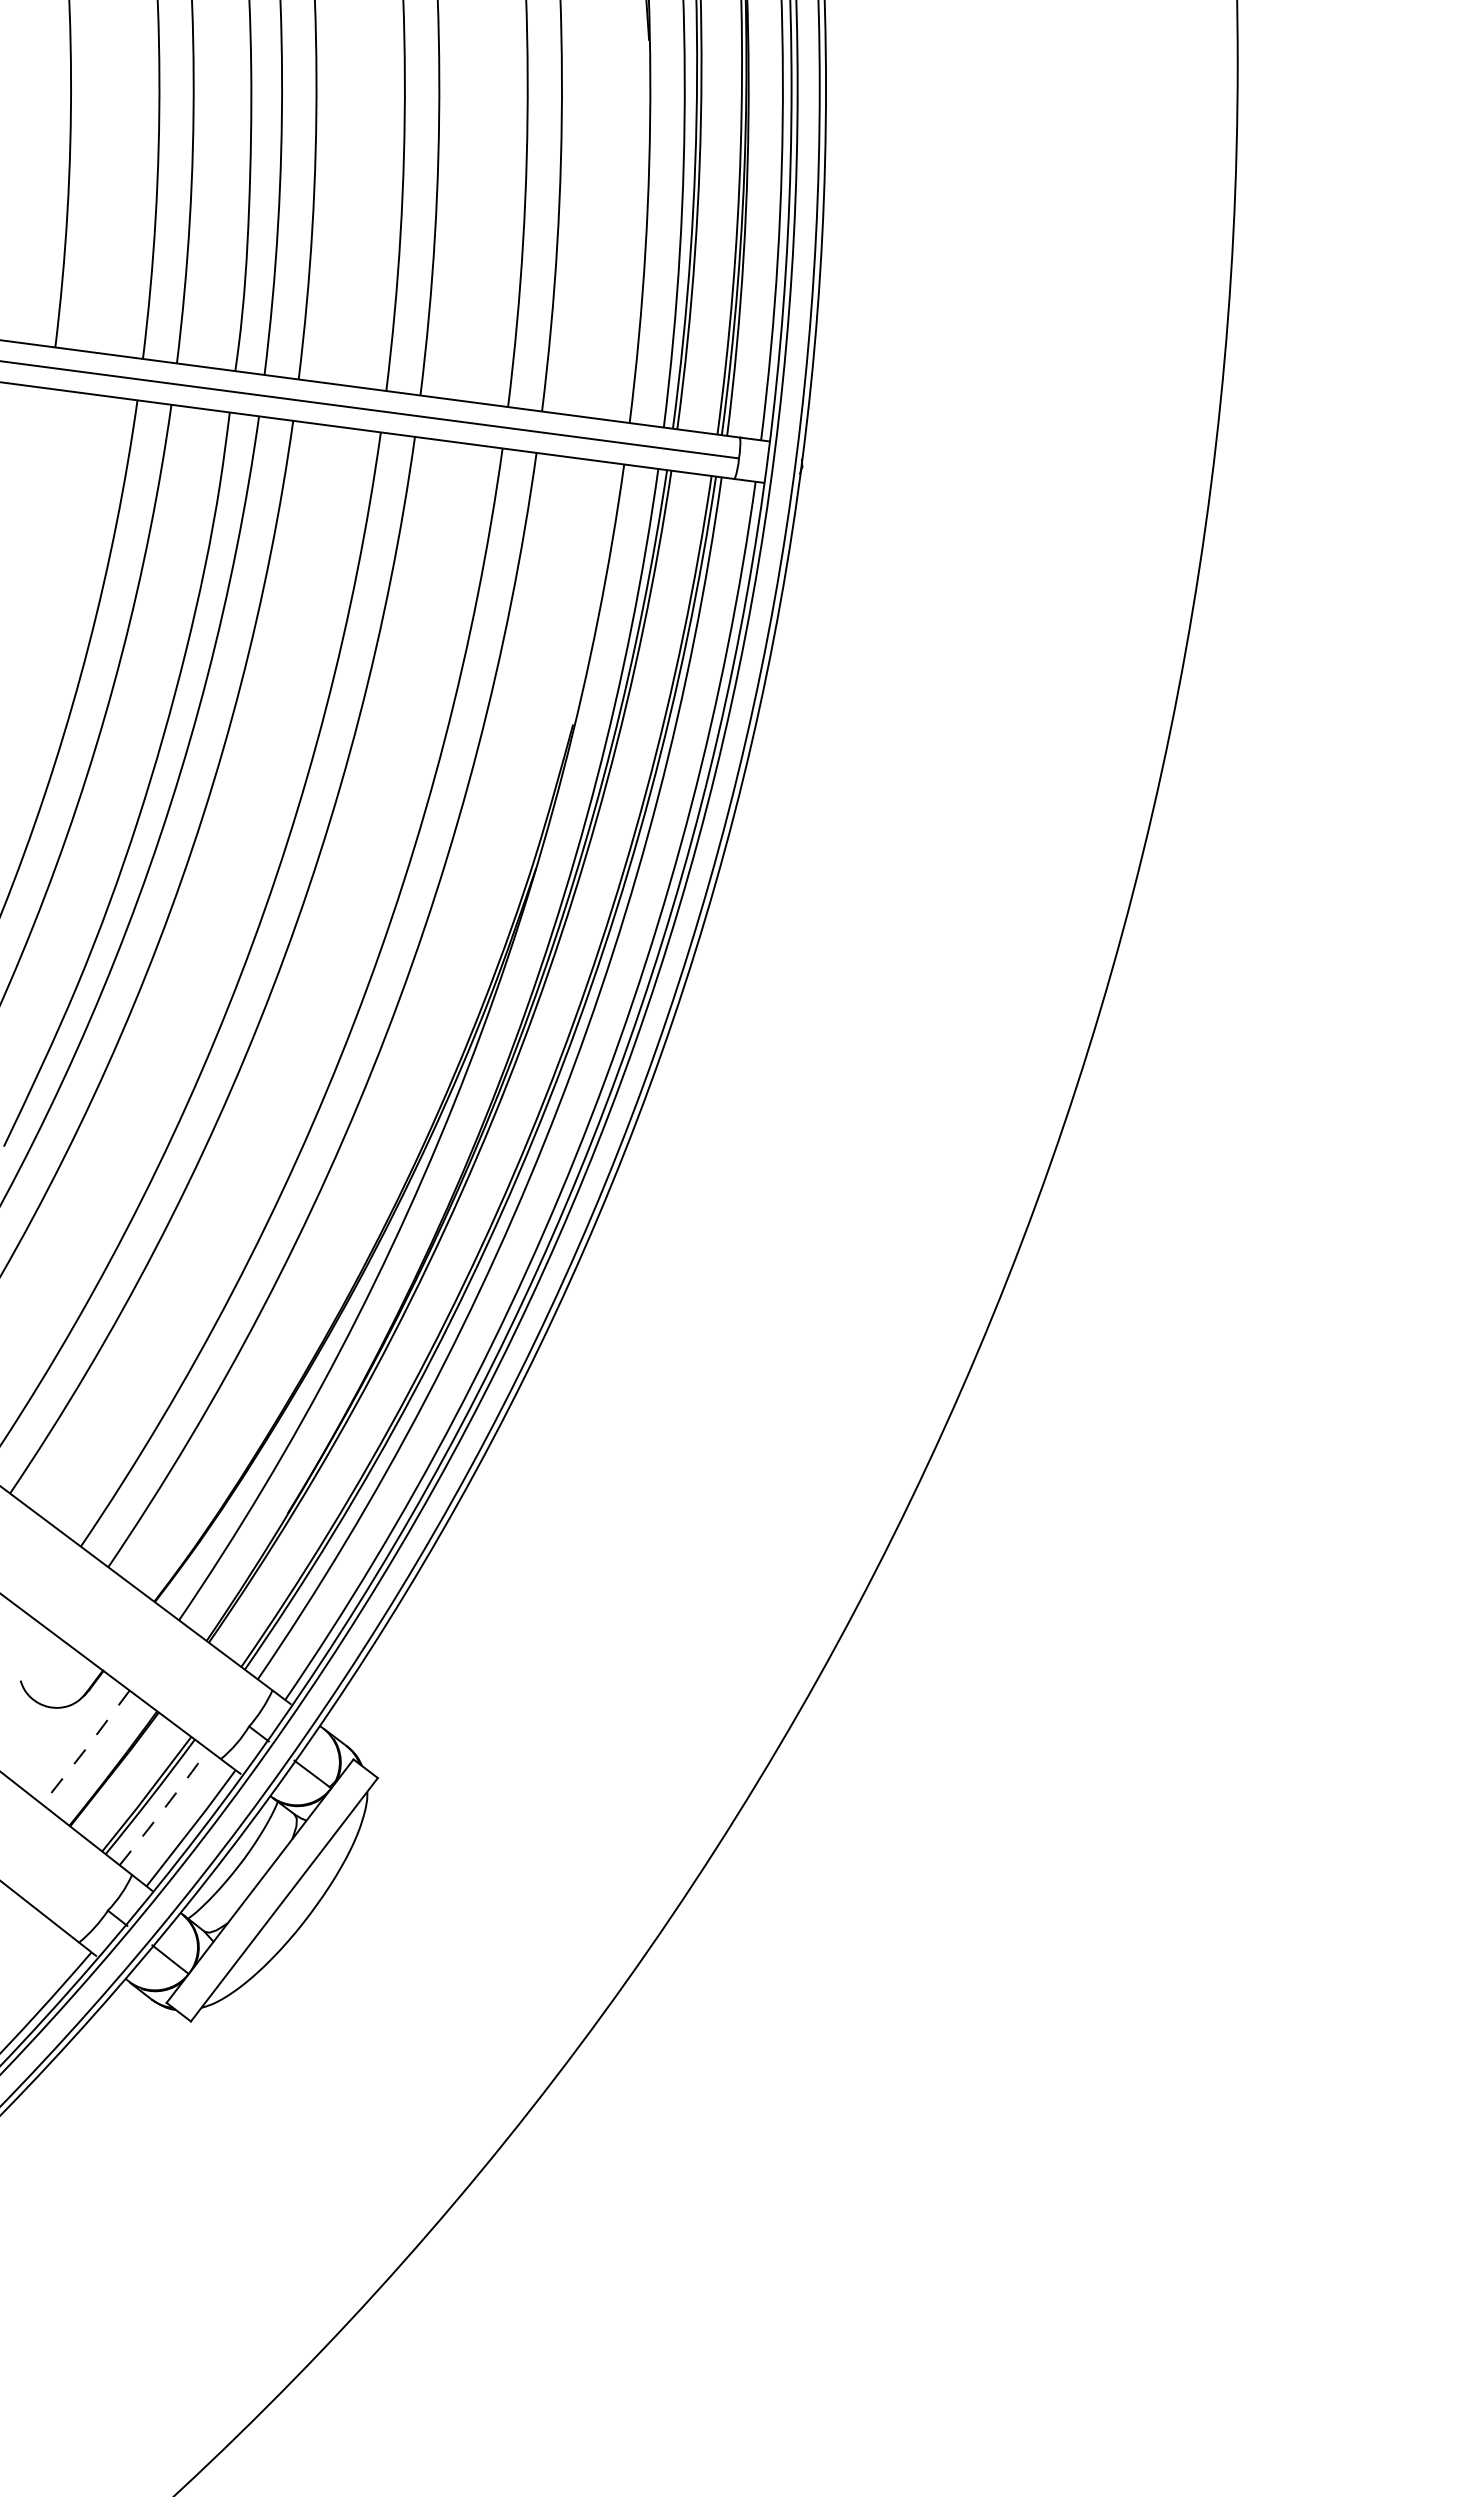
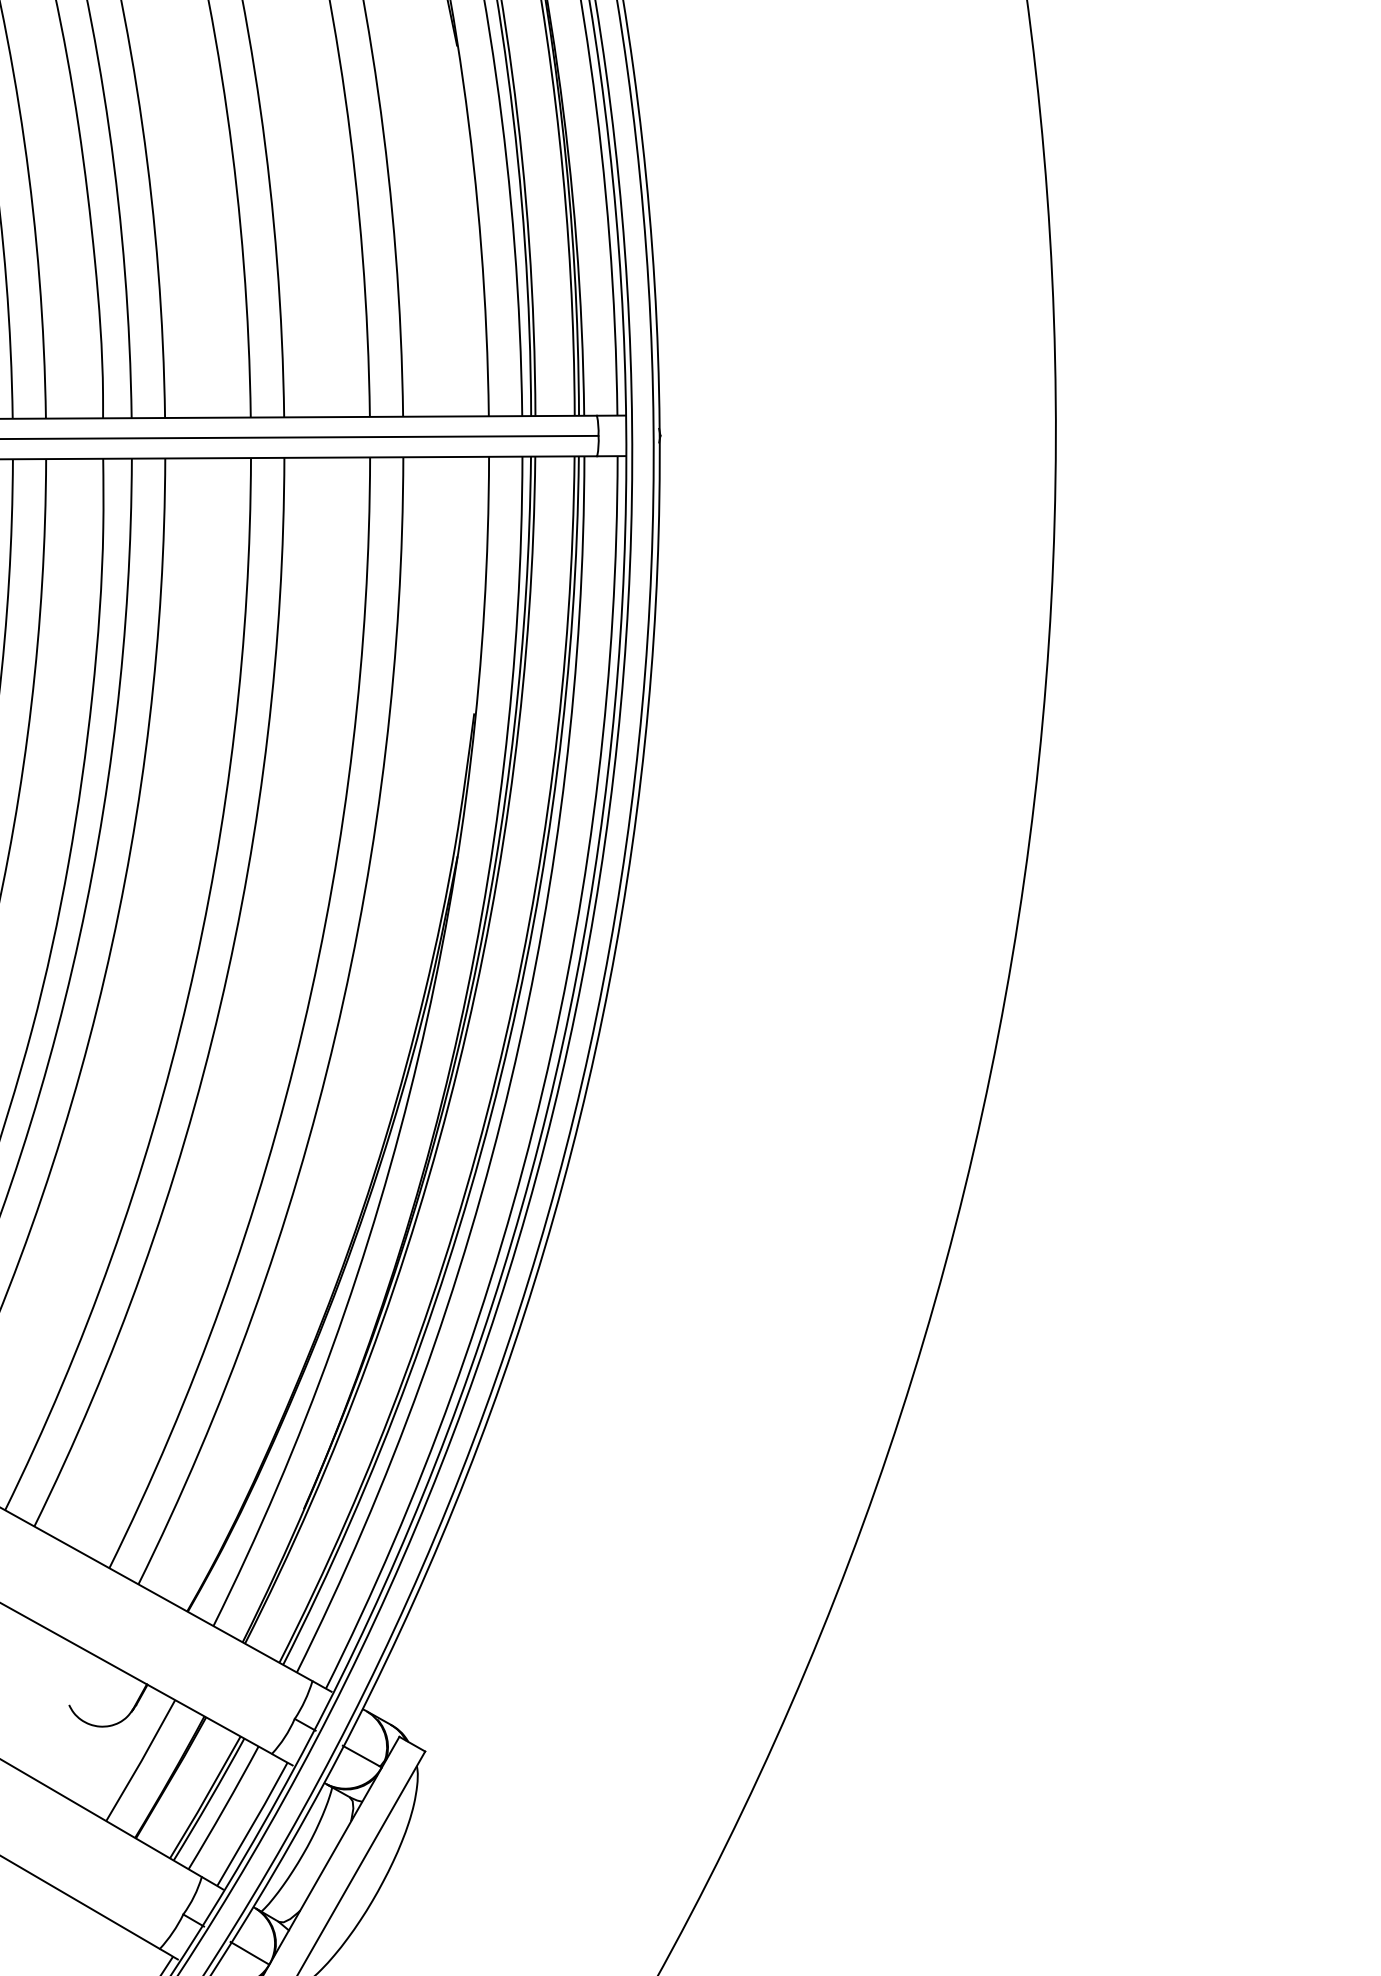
line: (86, 1748) -> (141, 1761), dashed -> solid
arc: (164, 1808) -> (224, 1808), dashed -> solid

